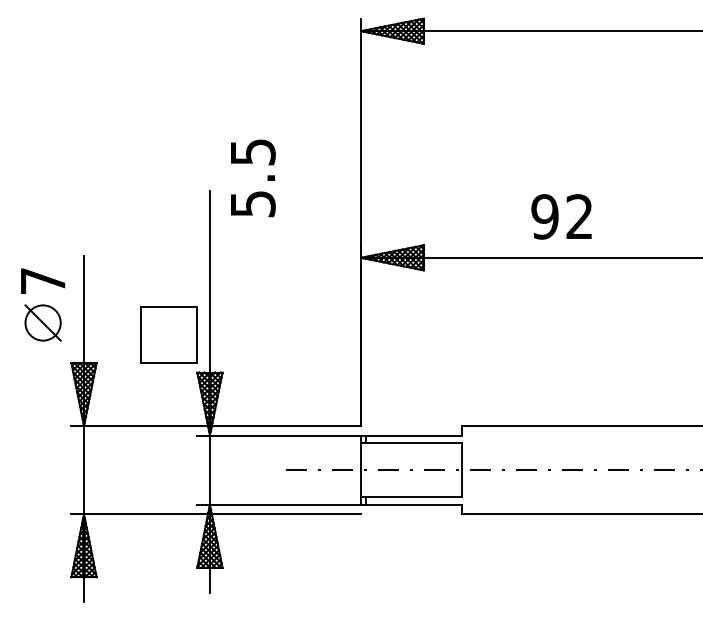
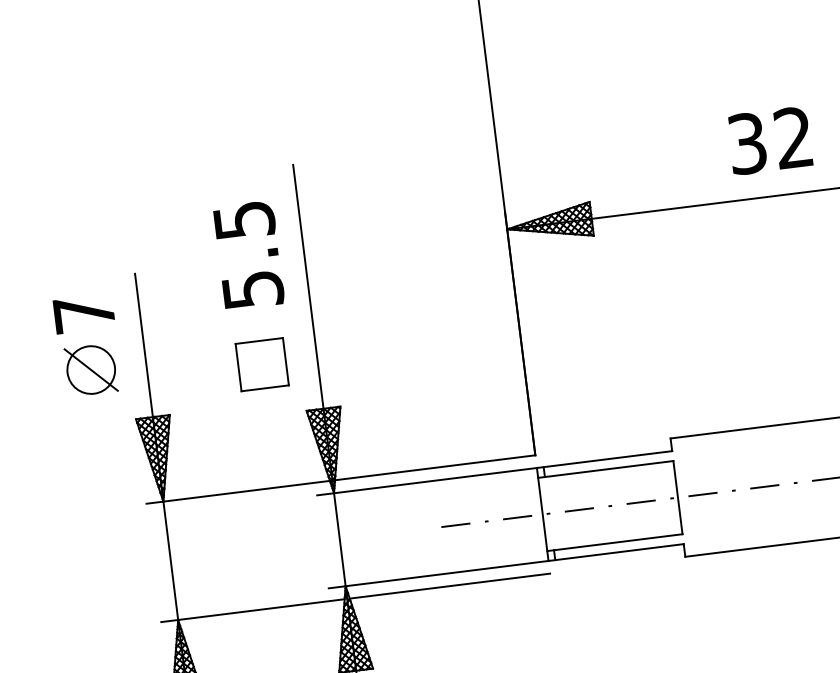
text: (253, 178) -> (249, 255), moved
text: (544, 216) -> (746, 143), 92 -> 32
part: (168, 334) -> (261, 364), size x0.62

